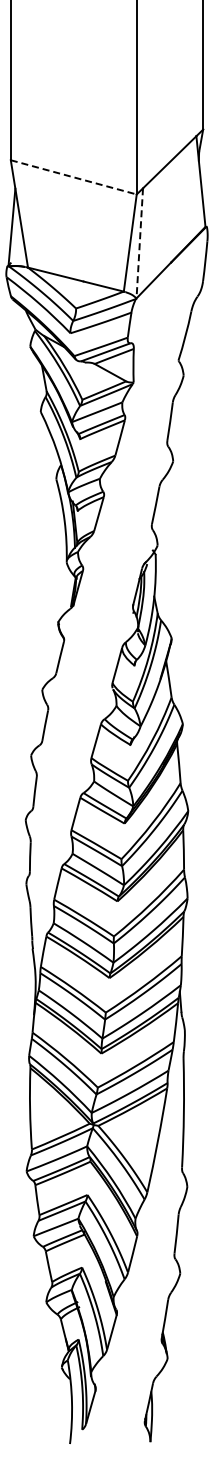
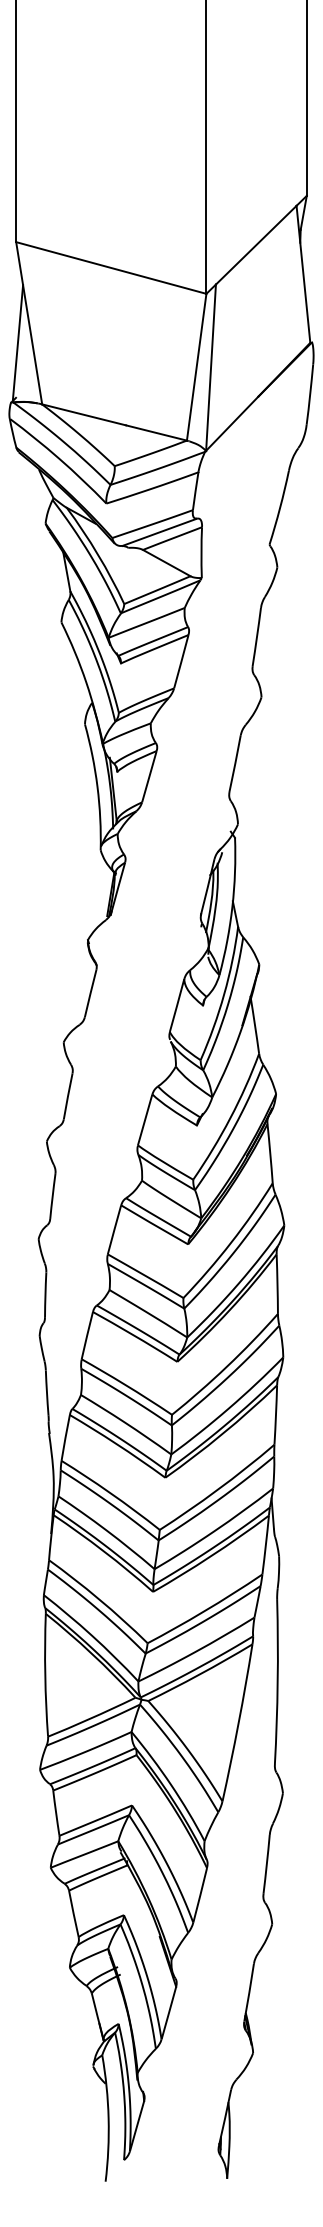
line: (74, 177) -> (112, 268), dashed -> solid
line: (139, 243) -> (210, 367), dashed -> solid

